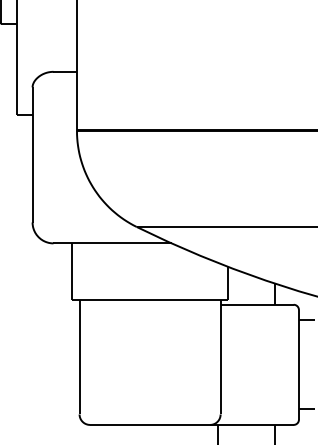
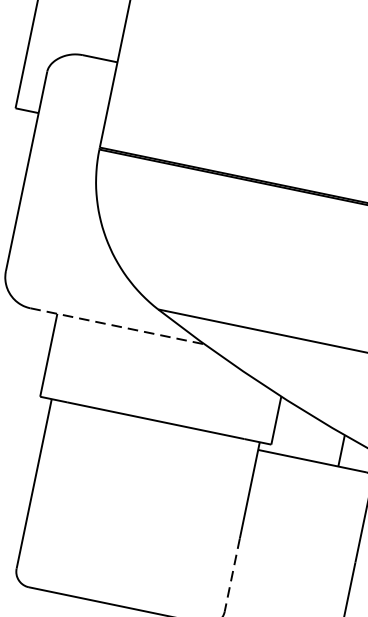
line: (113, 243) -> (118, 326), solid -> dashed
line: (220, 389) -> (232, 574), solid -> dashed

